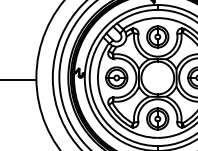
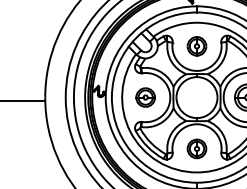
part: (157, 37) -> (196, 46), size x0.7
part: (116, 77) -> (145, 97), size x0.7
part: (157, 118) -> (196, 148), size x0.7

